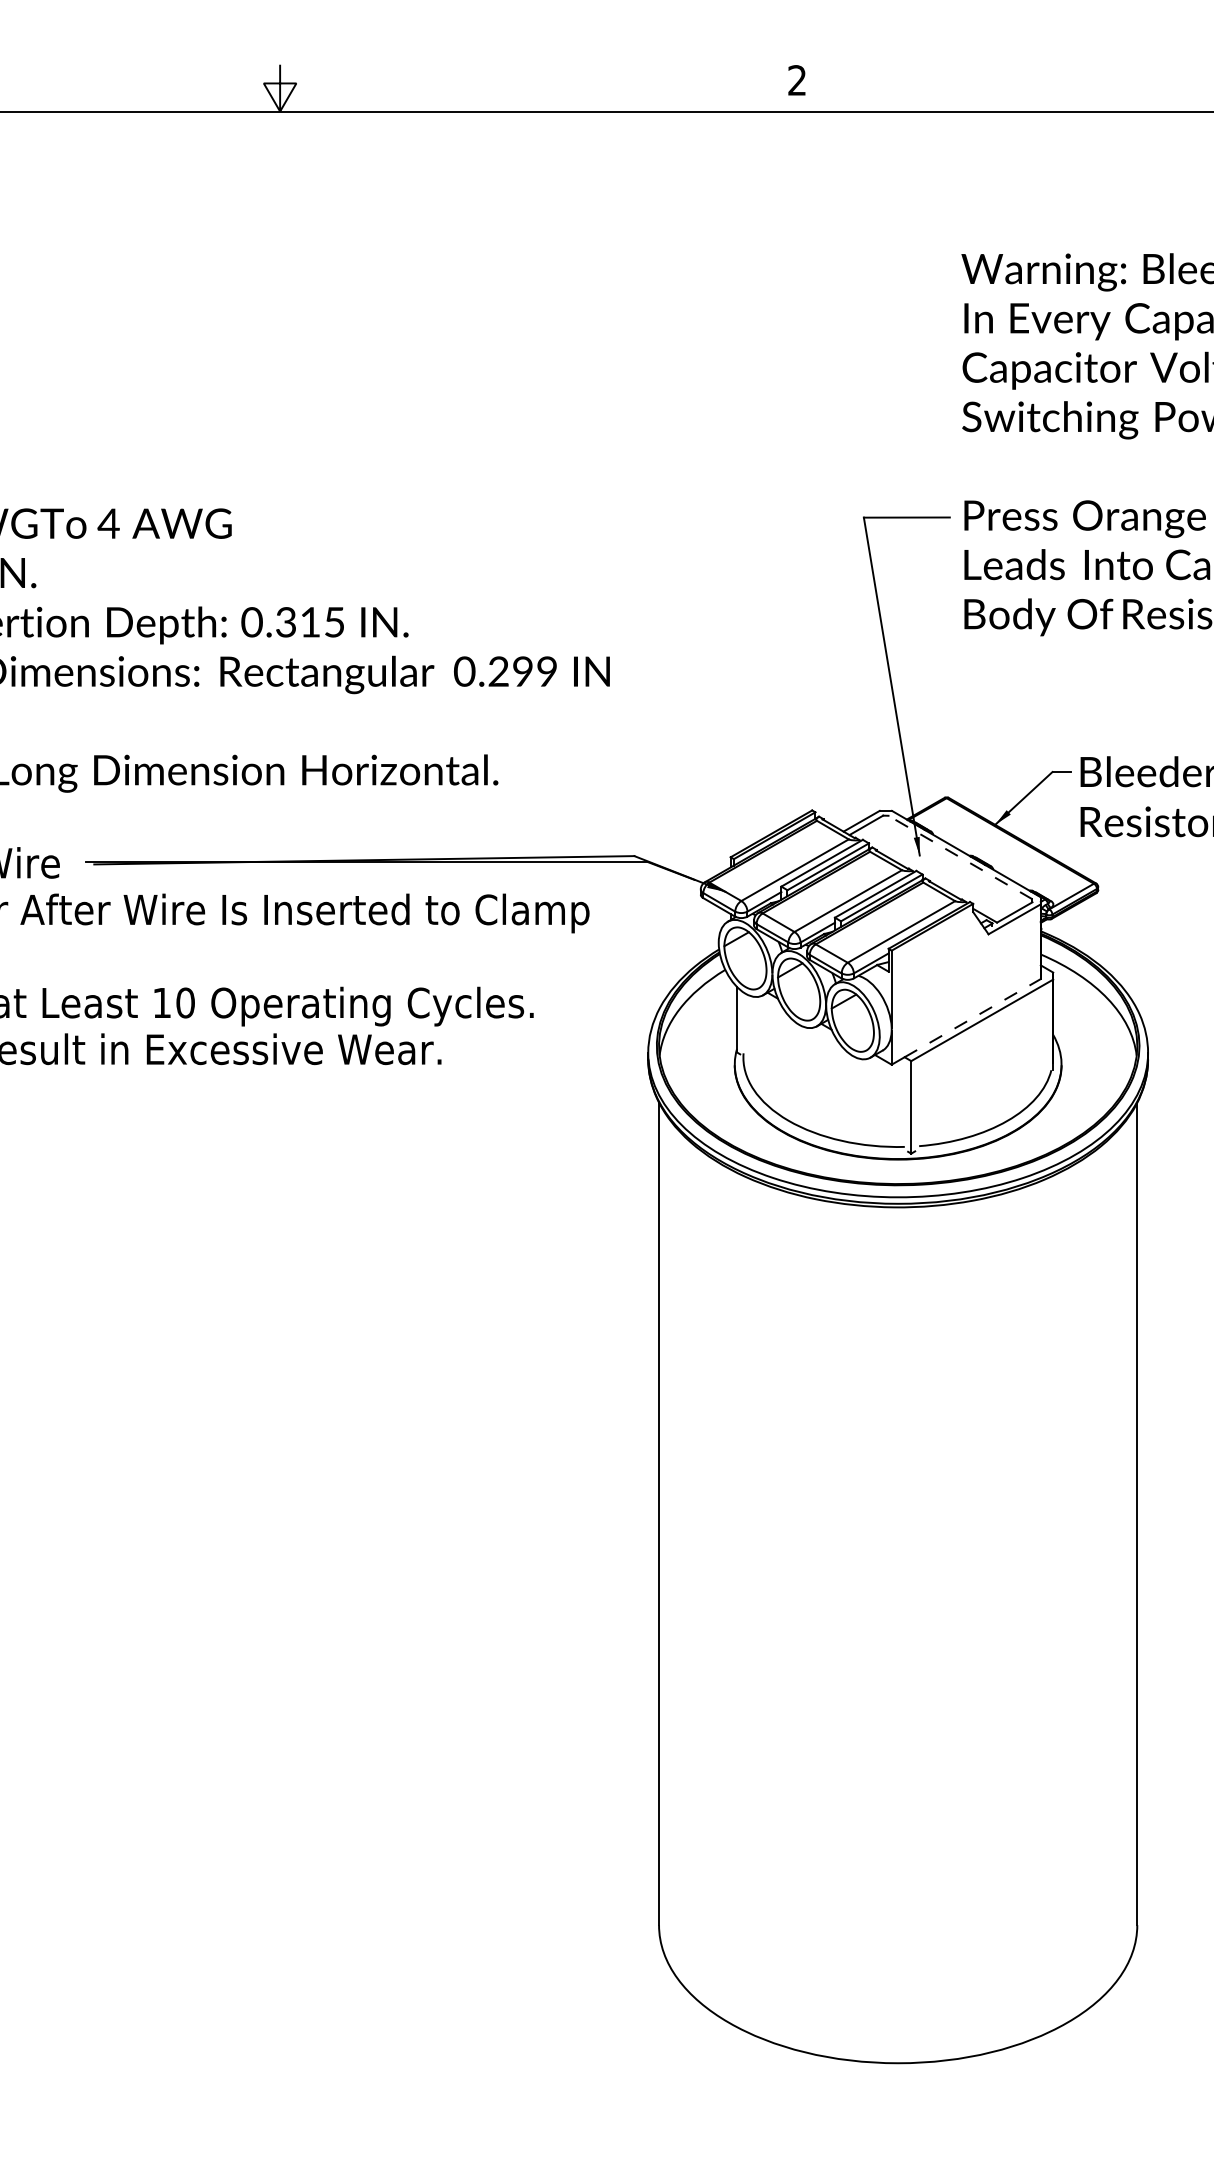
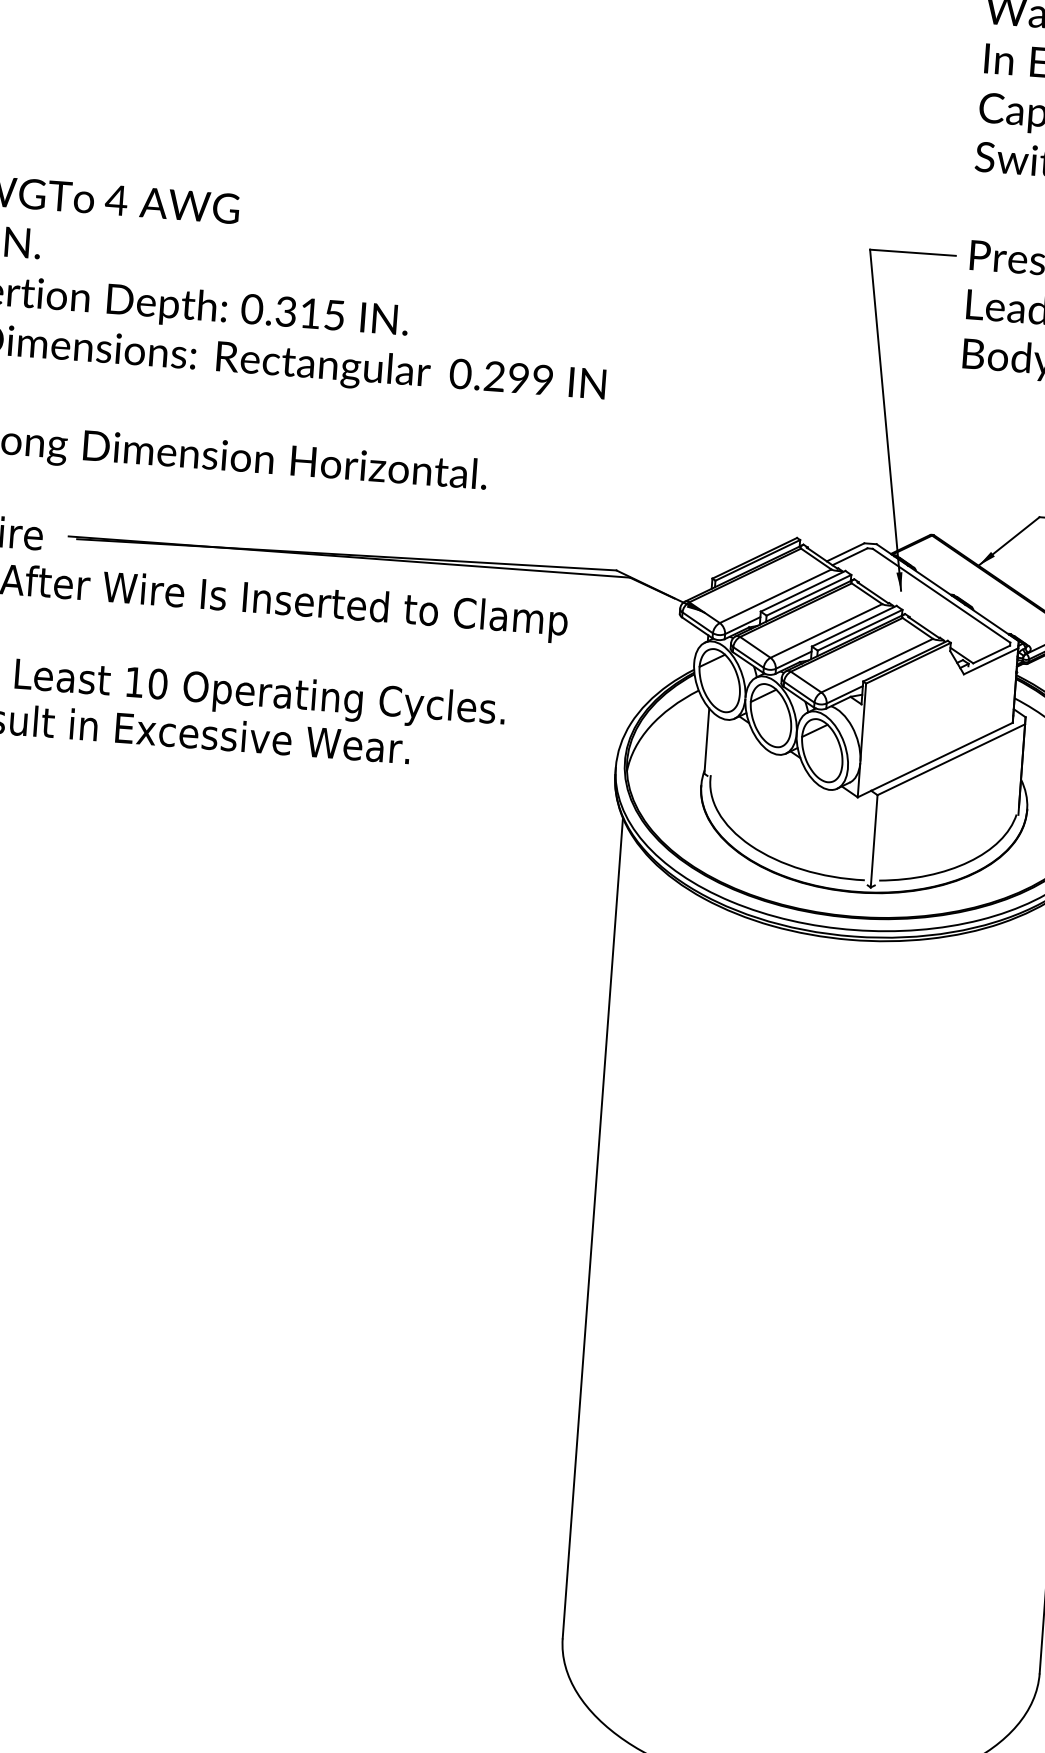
line: (960, 857) -> (941, 595), dashed -> solid
line: (972, 1018) -> (941, 757), dashed -> solid

